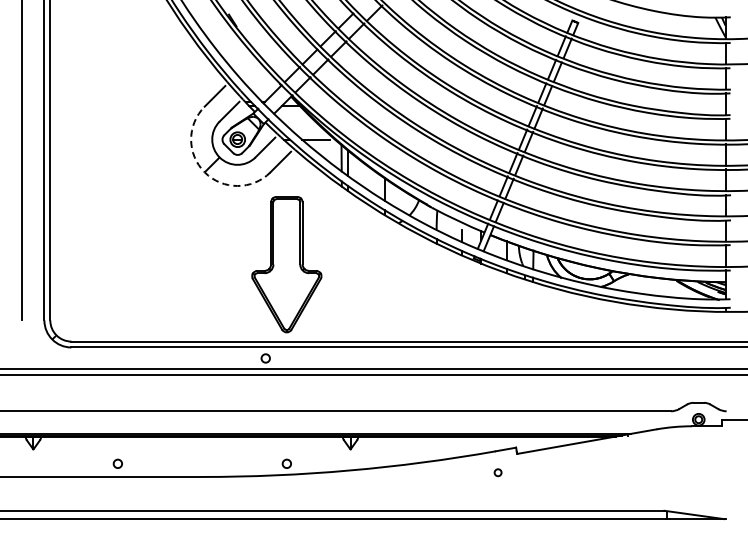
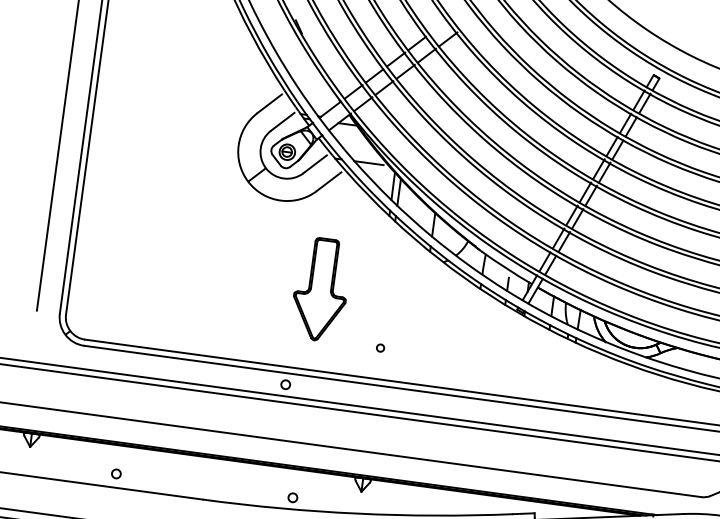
arc: (204, 172) -> (247, 181), dashed -> solid
part: (286, 264) -> (320, 289), size x0.71
circle: (349, 311) -> (379, 347), added

